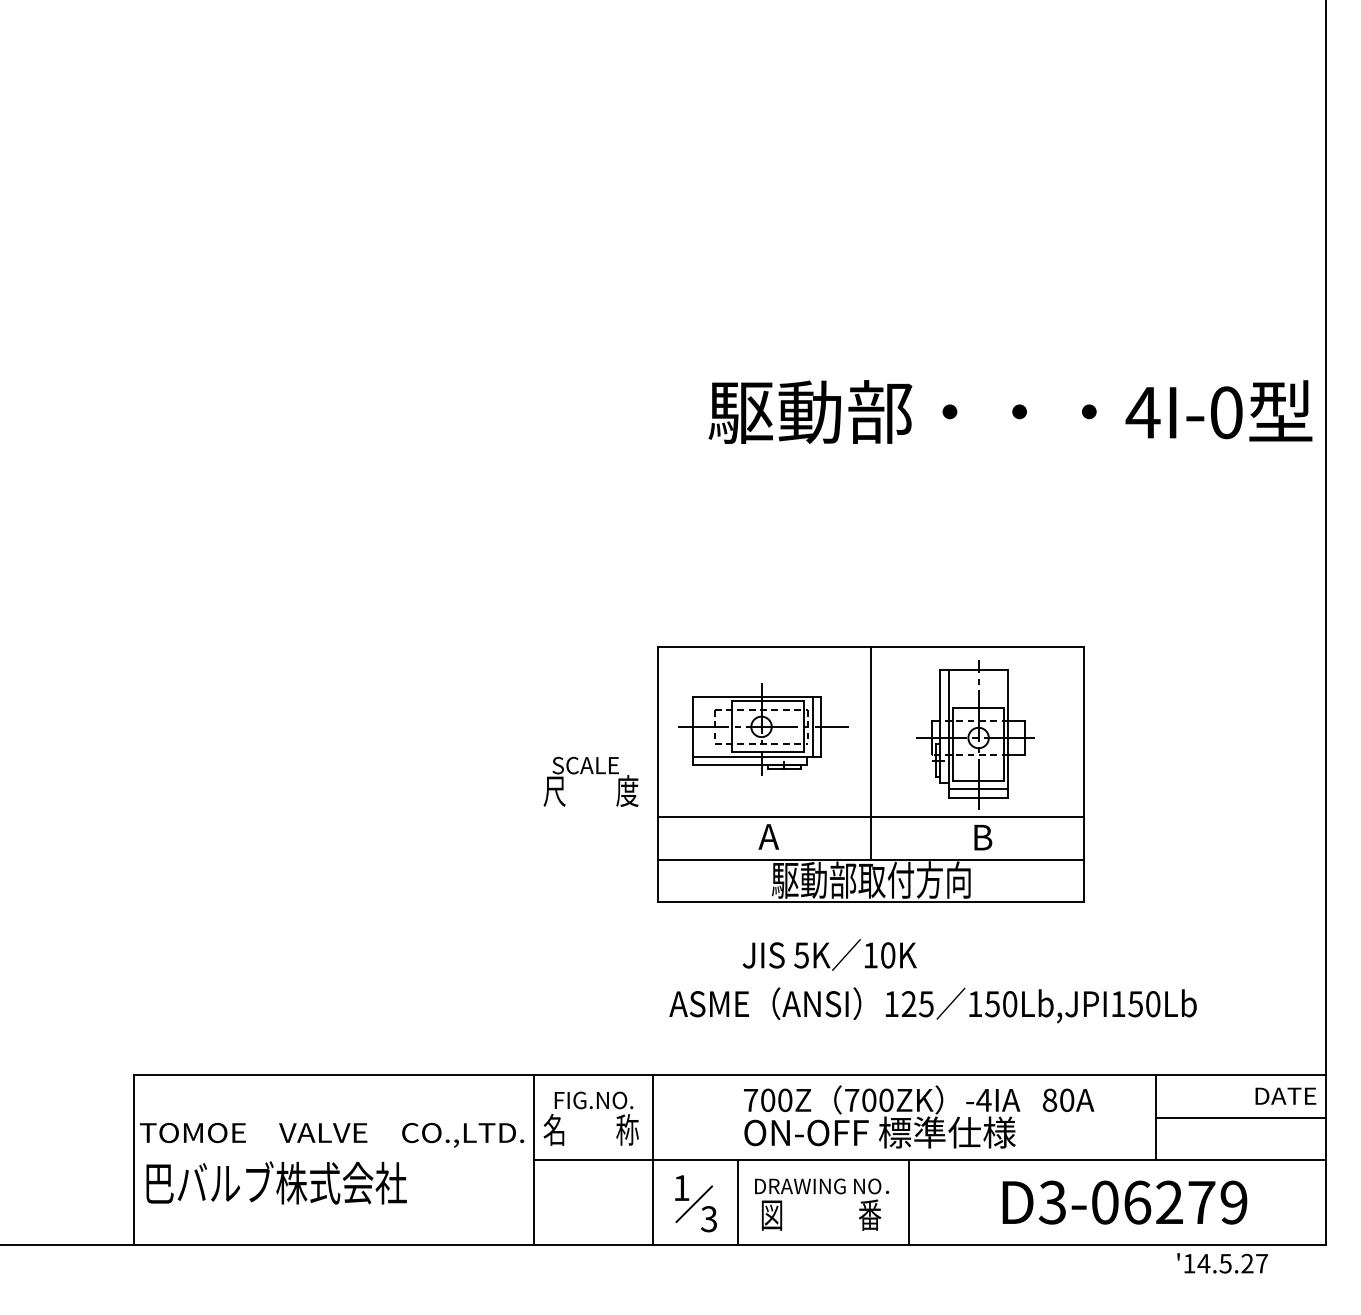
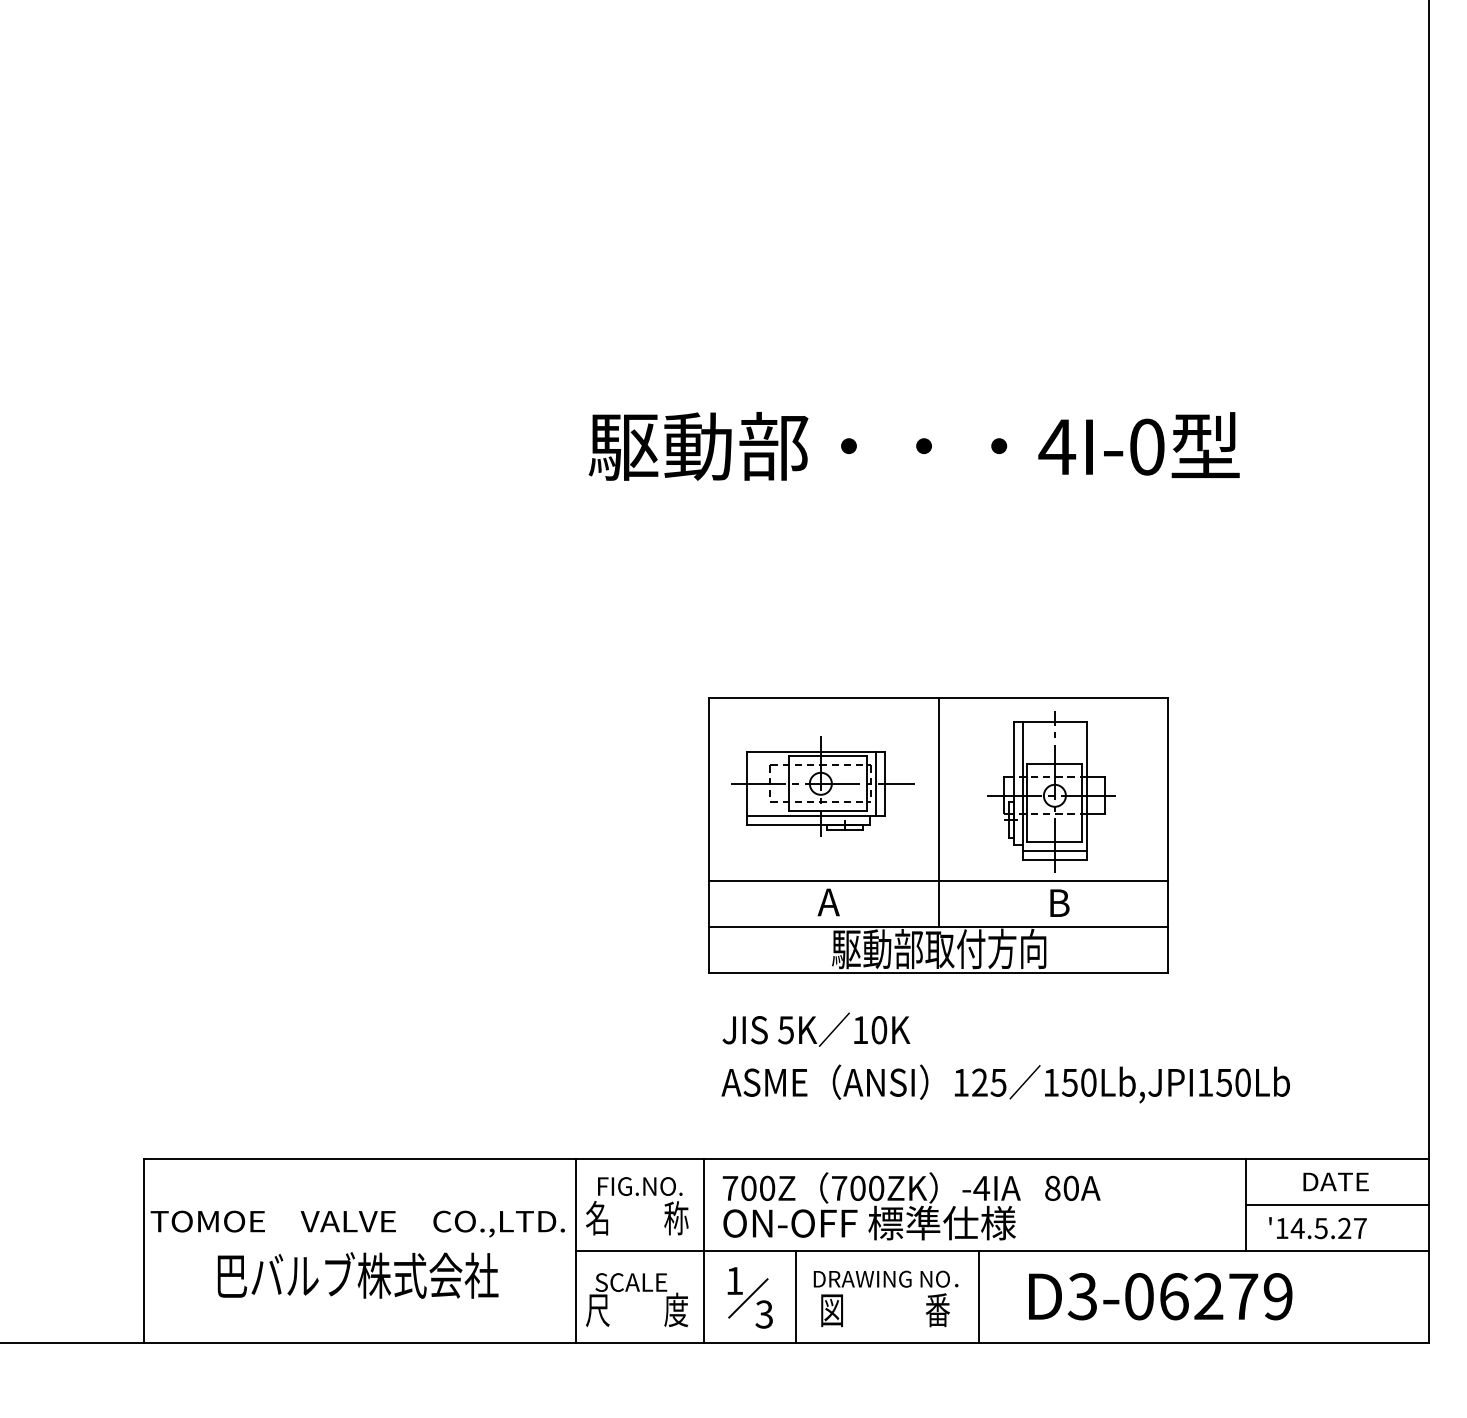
text: (1009, 412) -> (913, 446), moved
text: (591, 782) -> (637, 1300), moved
text: (829, 954) -> (816, 1029), moved
text: (1285, 1095) -> (1335, 1181), moved
text: (918, 1117) -> (911, 1206), moved
text: (276, 1182) -> (357, 1275), moved
text: (1124, 1202) -> (1160, 1296), moved
text: (1222, 1263) -> (1317, 1228), moved

